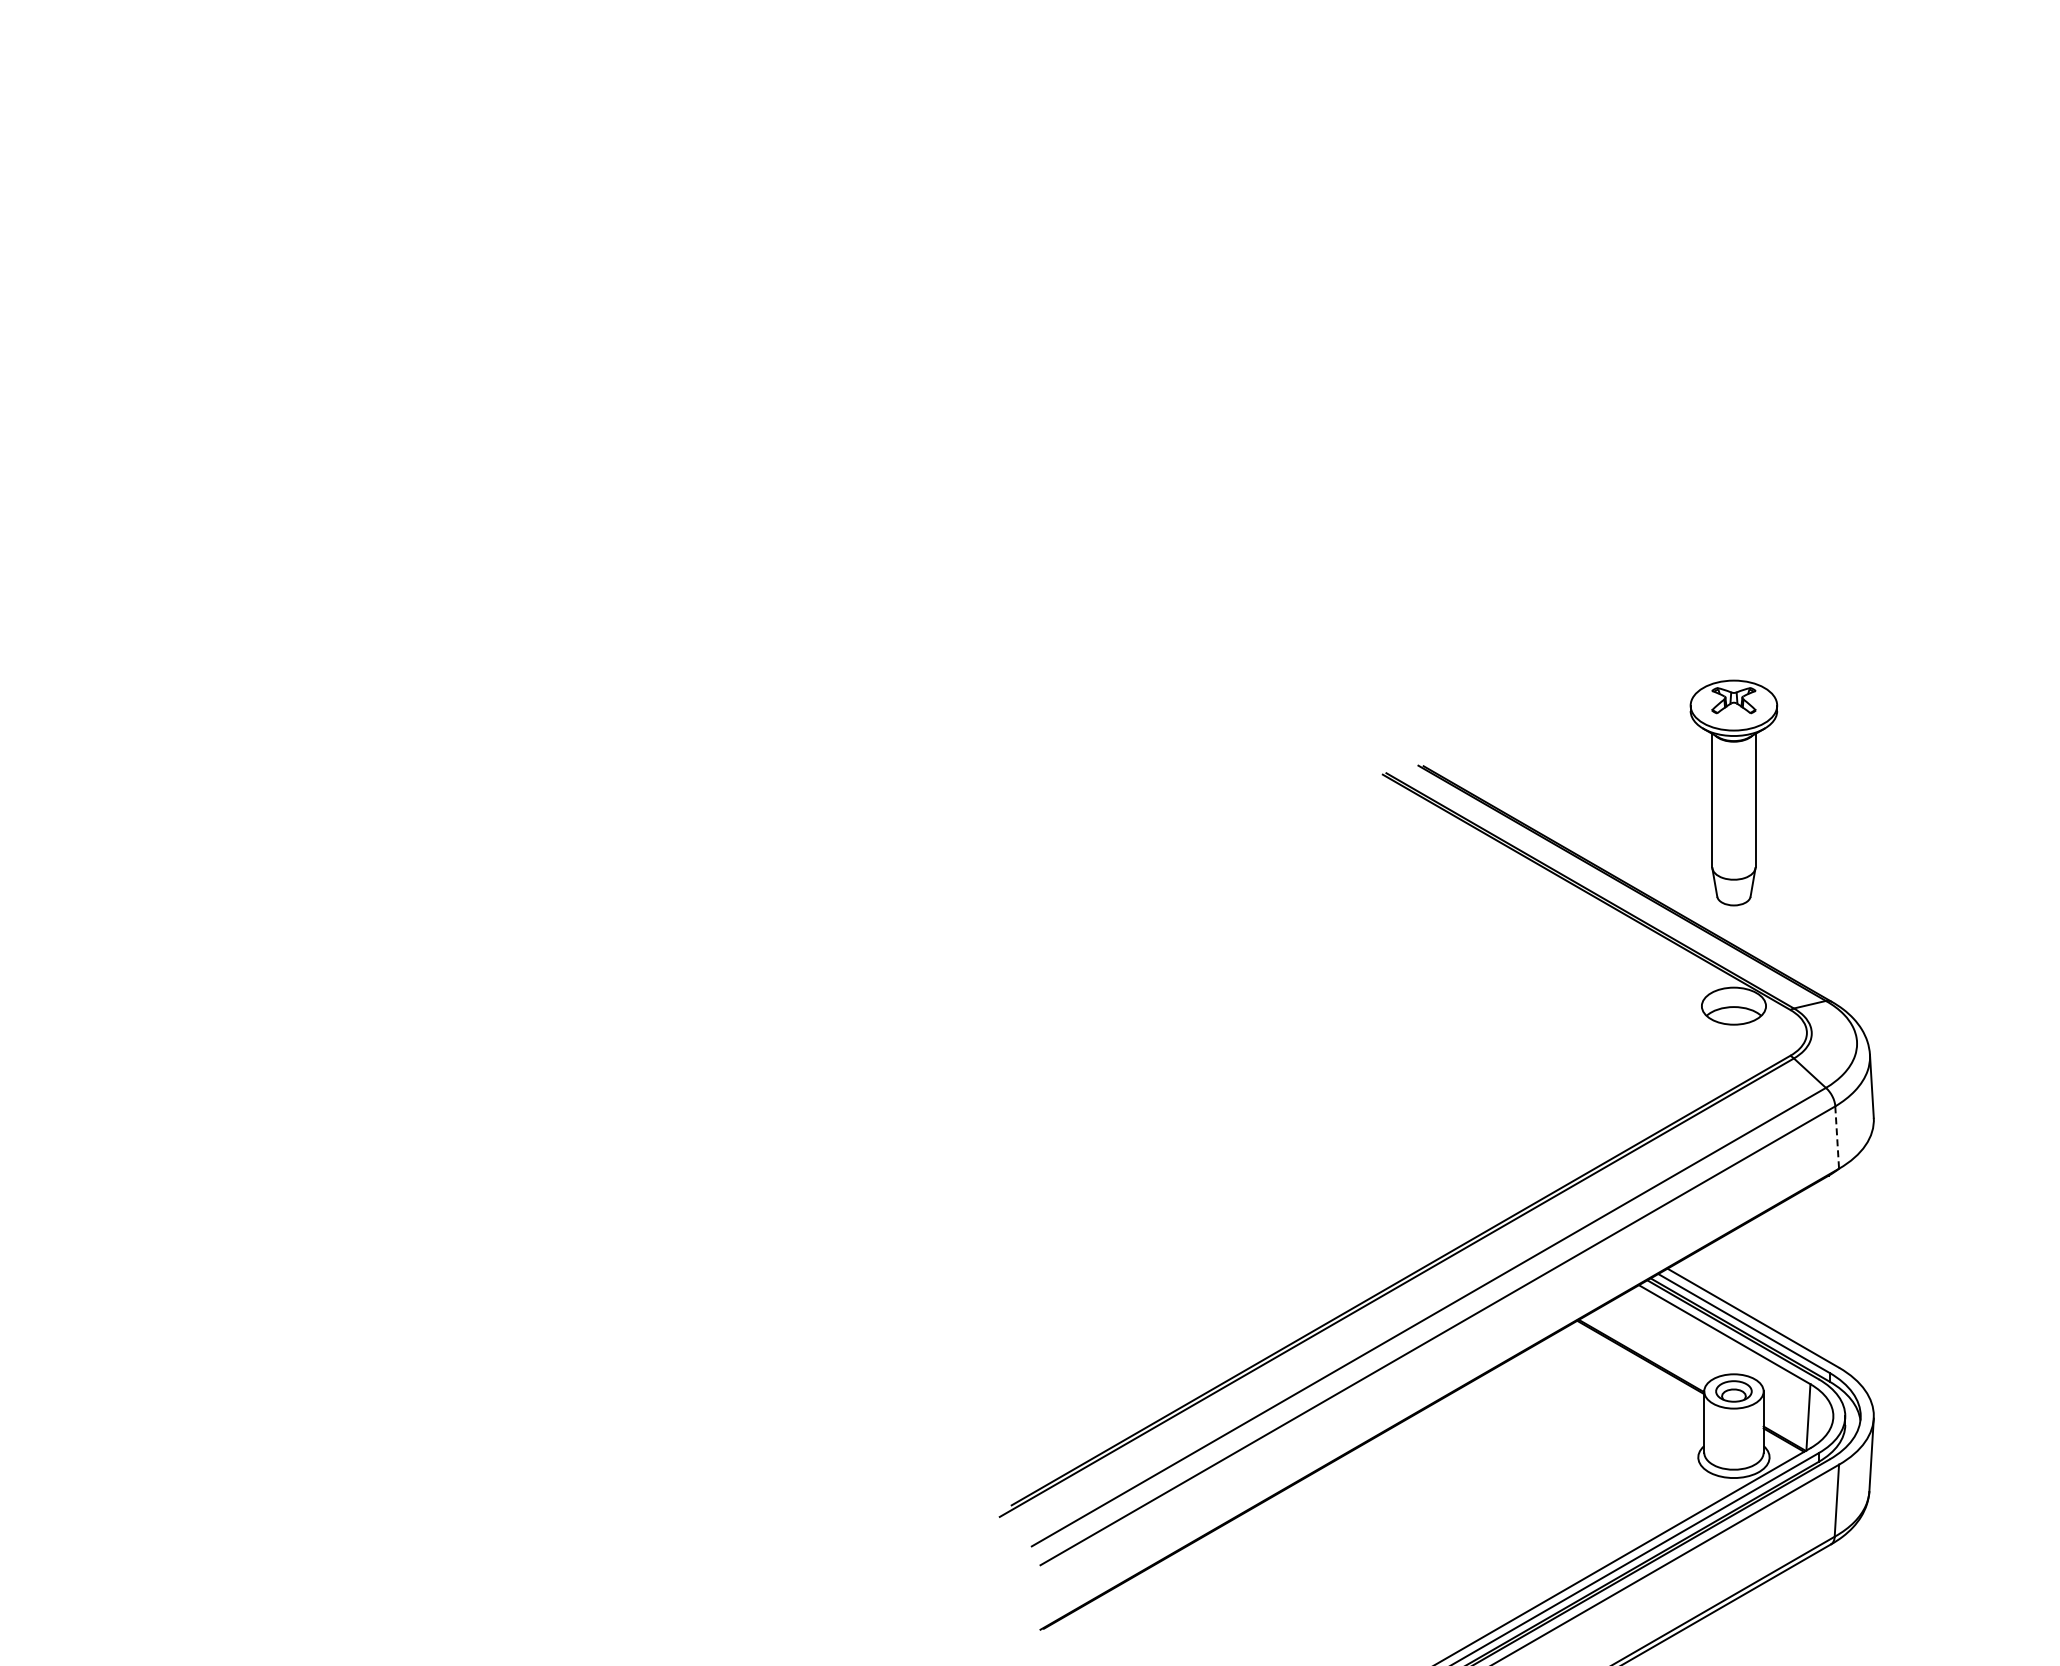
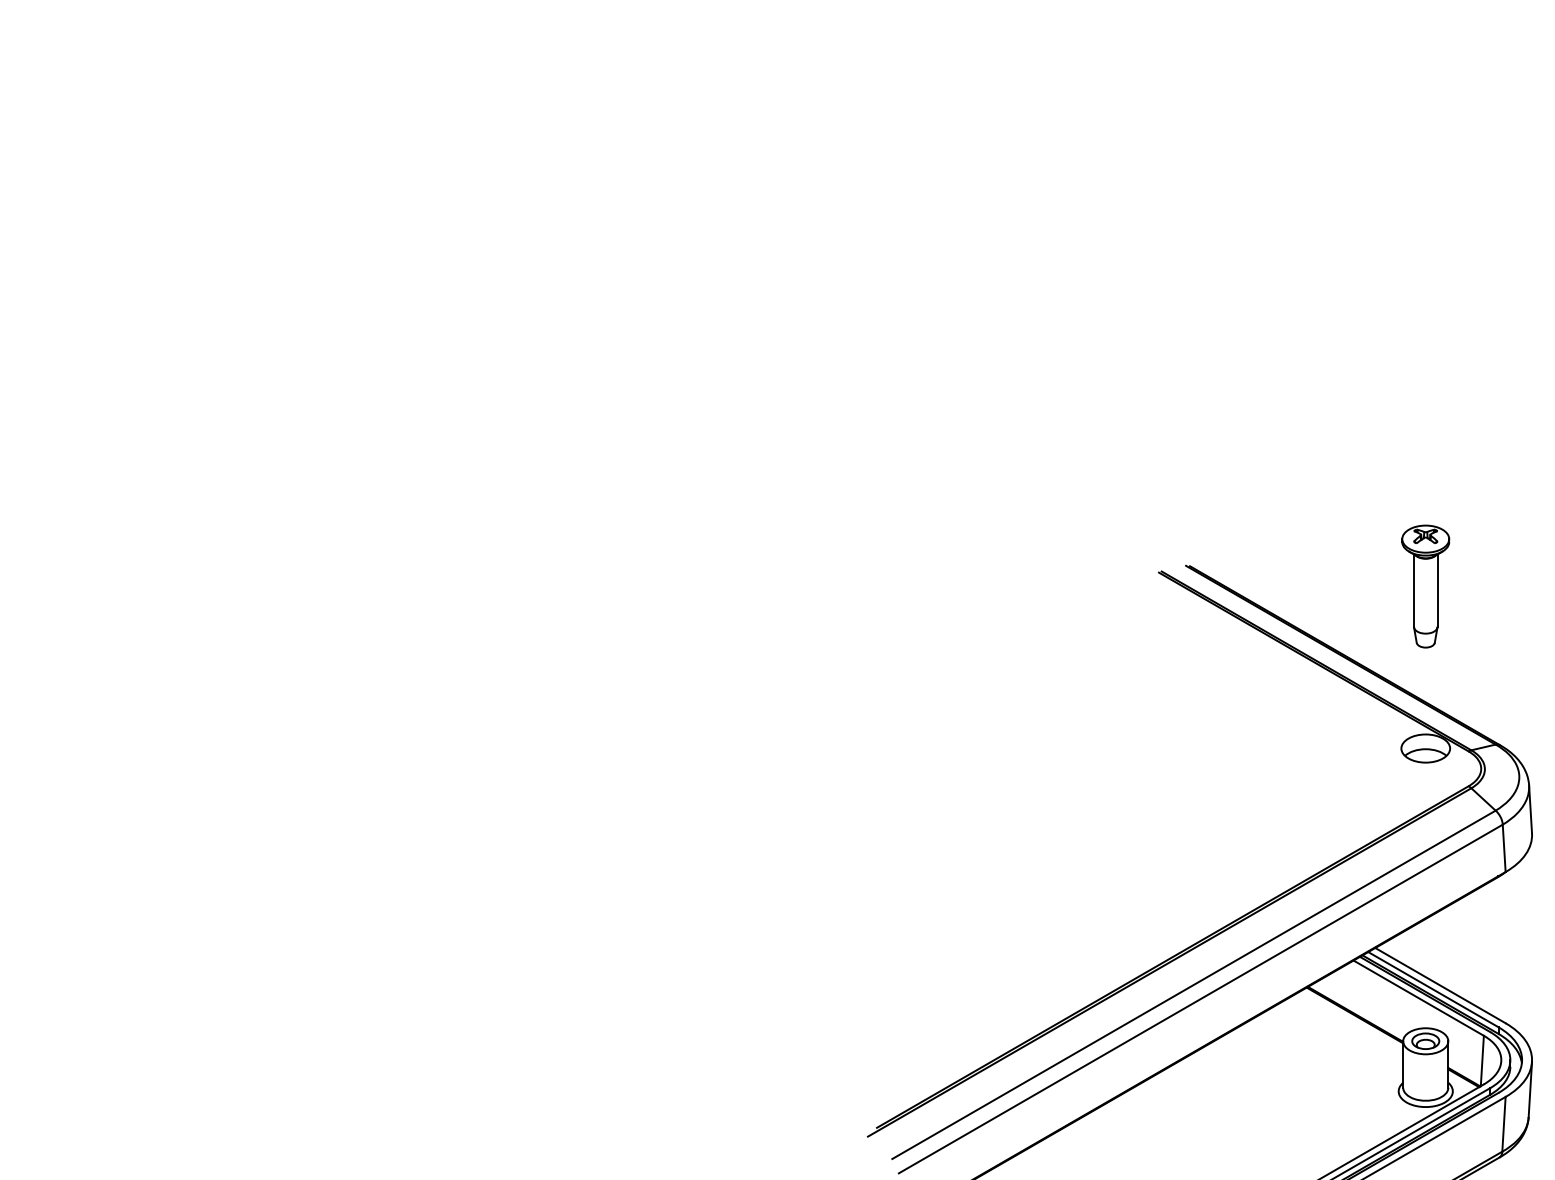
part: (1733, 792) -> (1425, 586), size x0.71
line: (1837, 1138) -> (1504, 849), dashed -> solid

